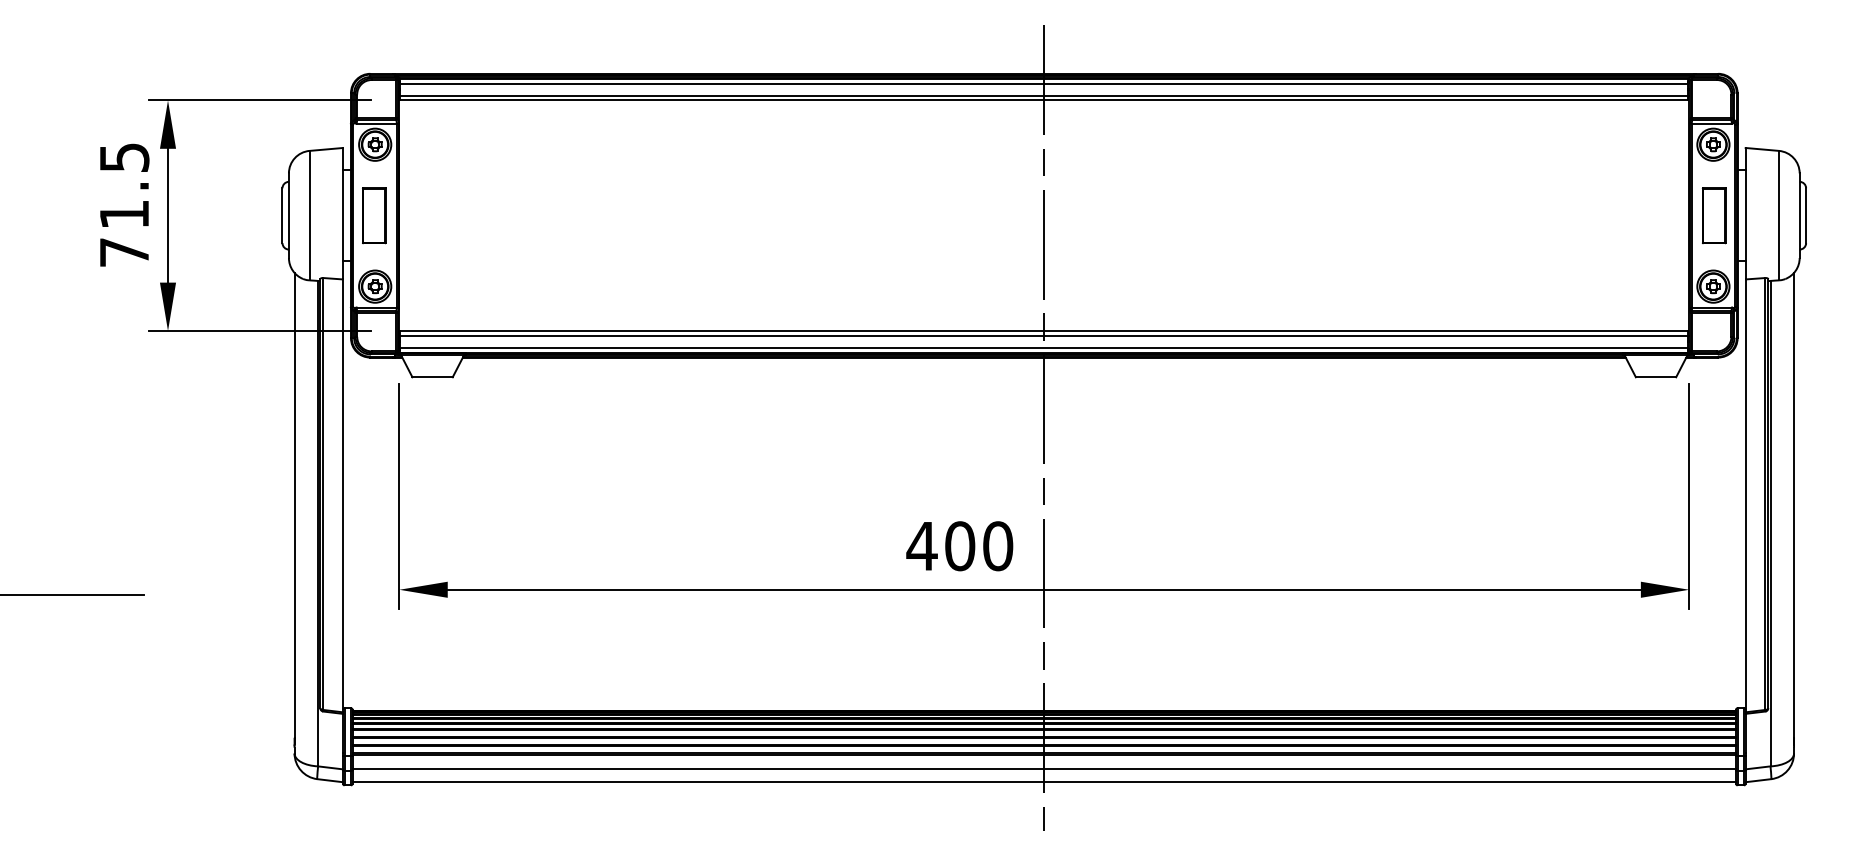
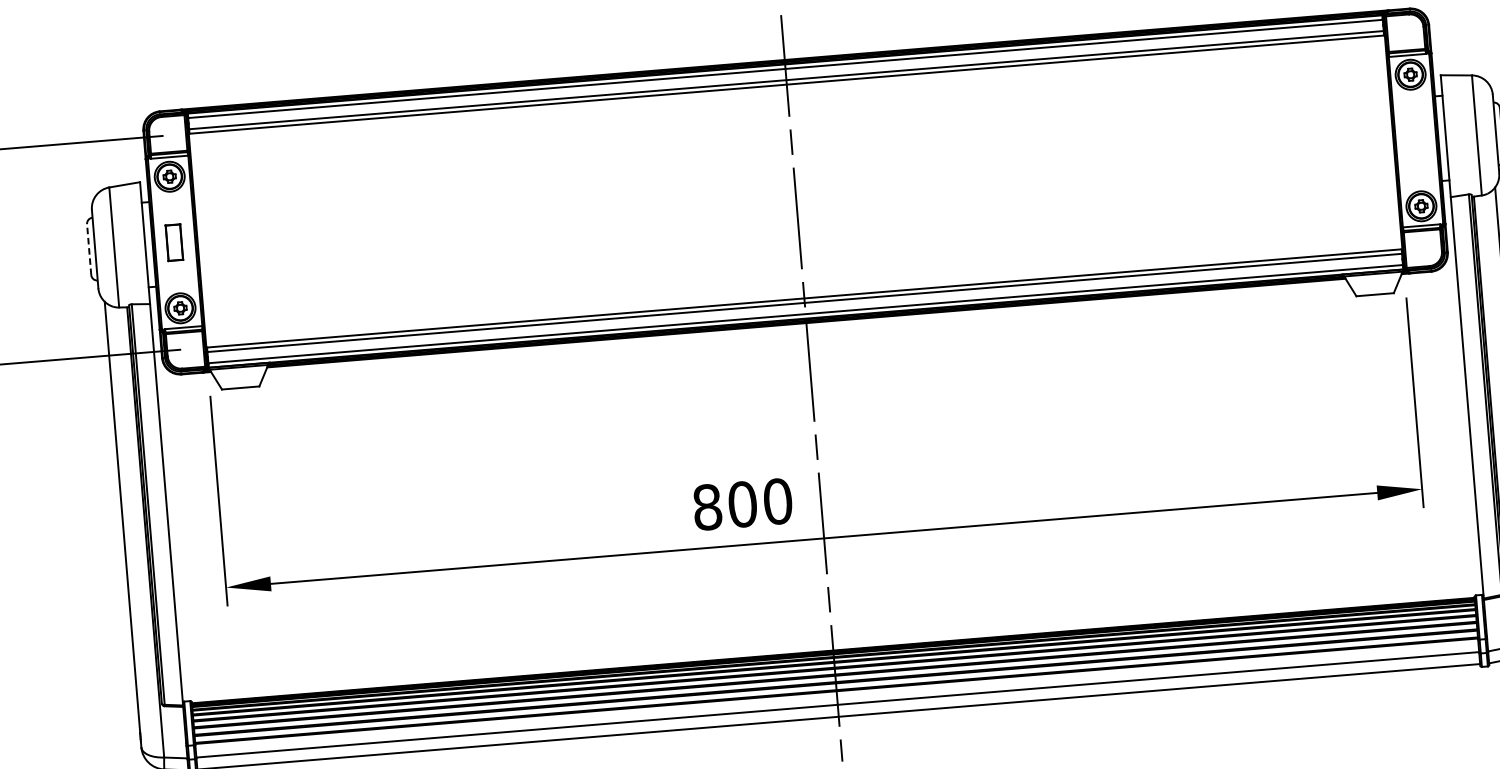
line: (282, 215) -> (89, 249), solid -> dashed
part: (374, 215) -> (174, 242), size x0.7
part: (1713, 215) -> (1416, 140), removed
text: (921, 546) -> (706, 507), 400 -> 800

